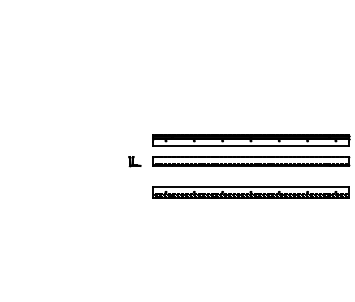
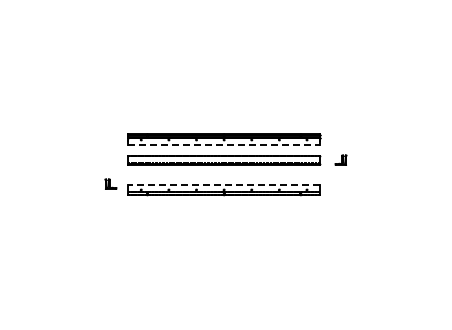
line: (251, 146) -> (224, 145), solid -> dashed
part: (134, 160) -> (110, 183), moved
line: (251, 186) -> (224, 184), solid -> dashed

